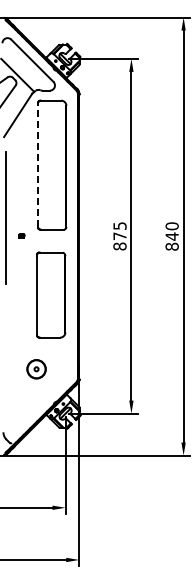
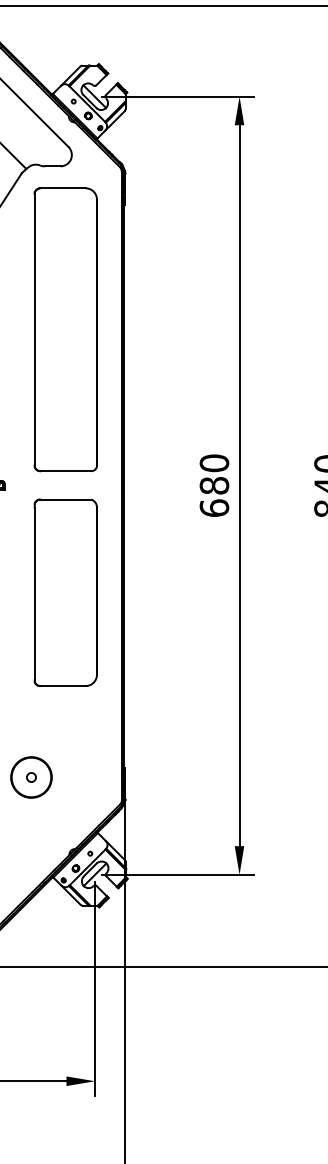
line: (38, 165) -> (35, 330), dashed -> solid
text: (119, 236) -> (213, 486), 875 -> 680
part: (51, 294) -> (66, 591), moved

